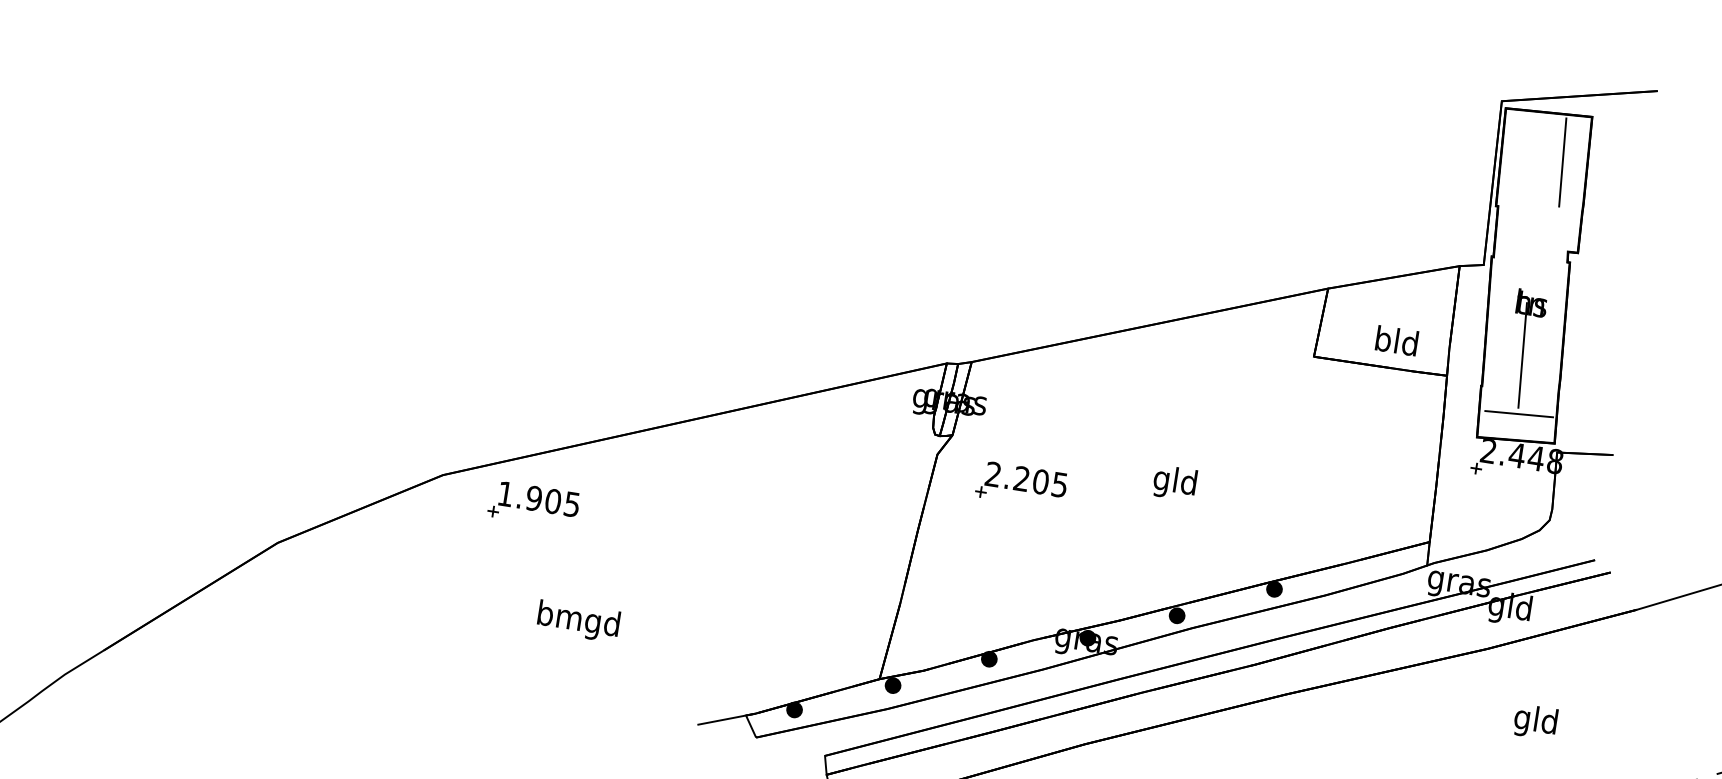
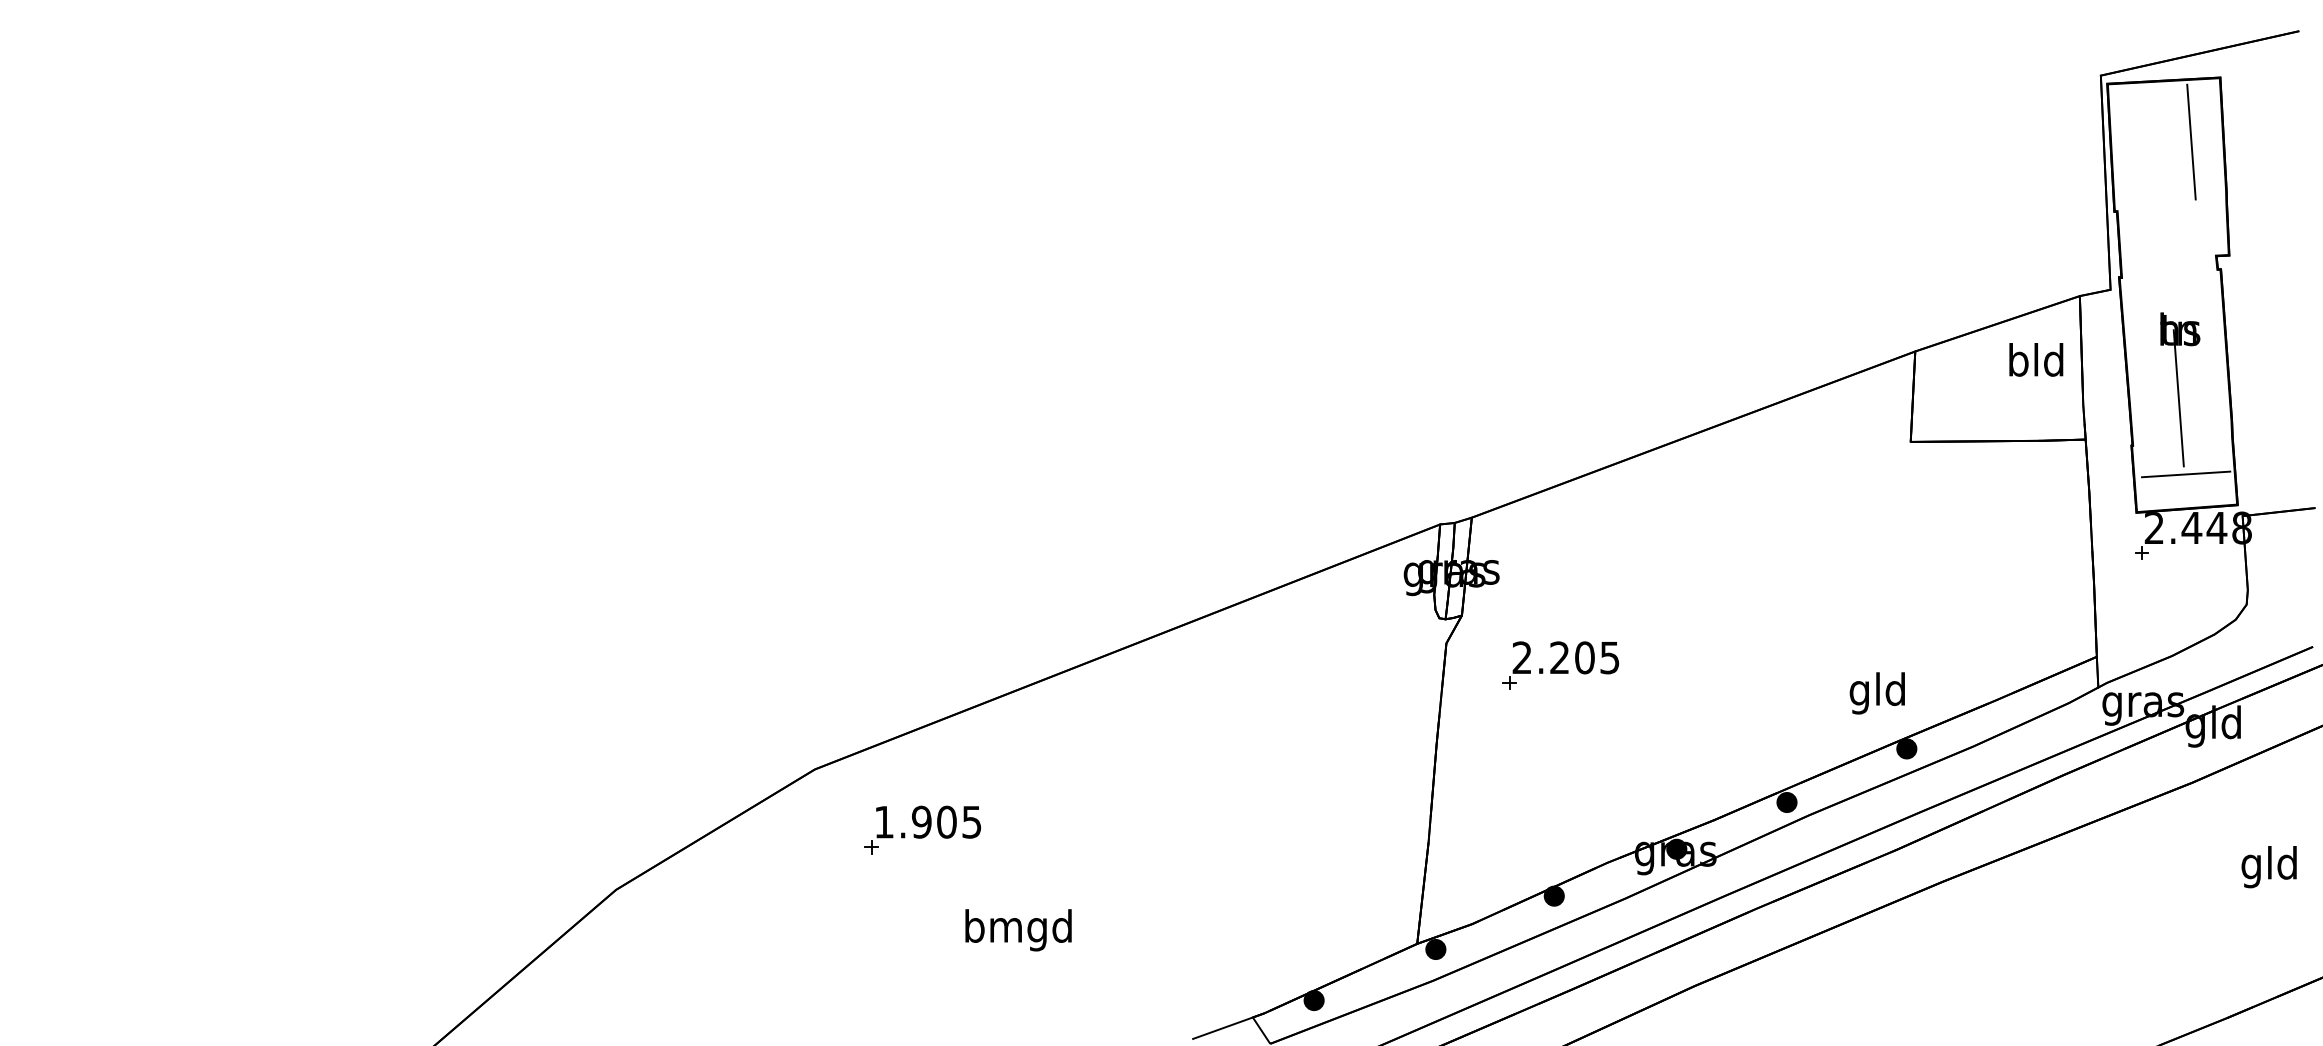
text: (1397, 340) -> (2036, 359), moved
text: (1174, 483) -> (1876, 693), moved
part: (533, 504) -> (922, 829), moved

